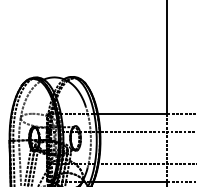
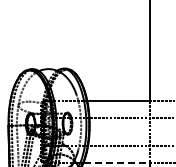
line: (131, 181) -> (117, 162), solid -> dashed

